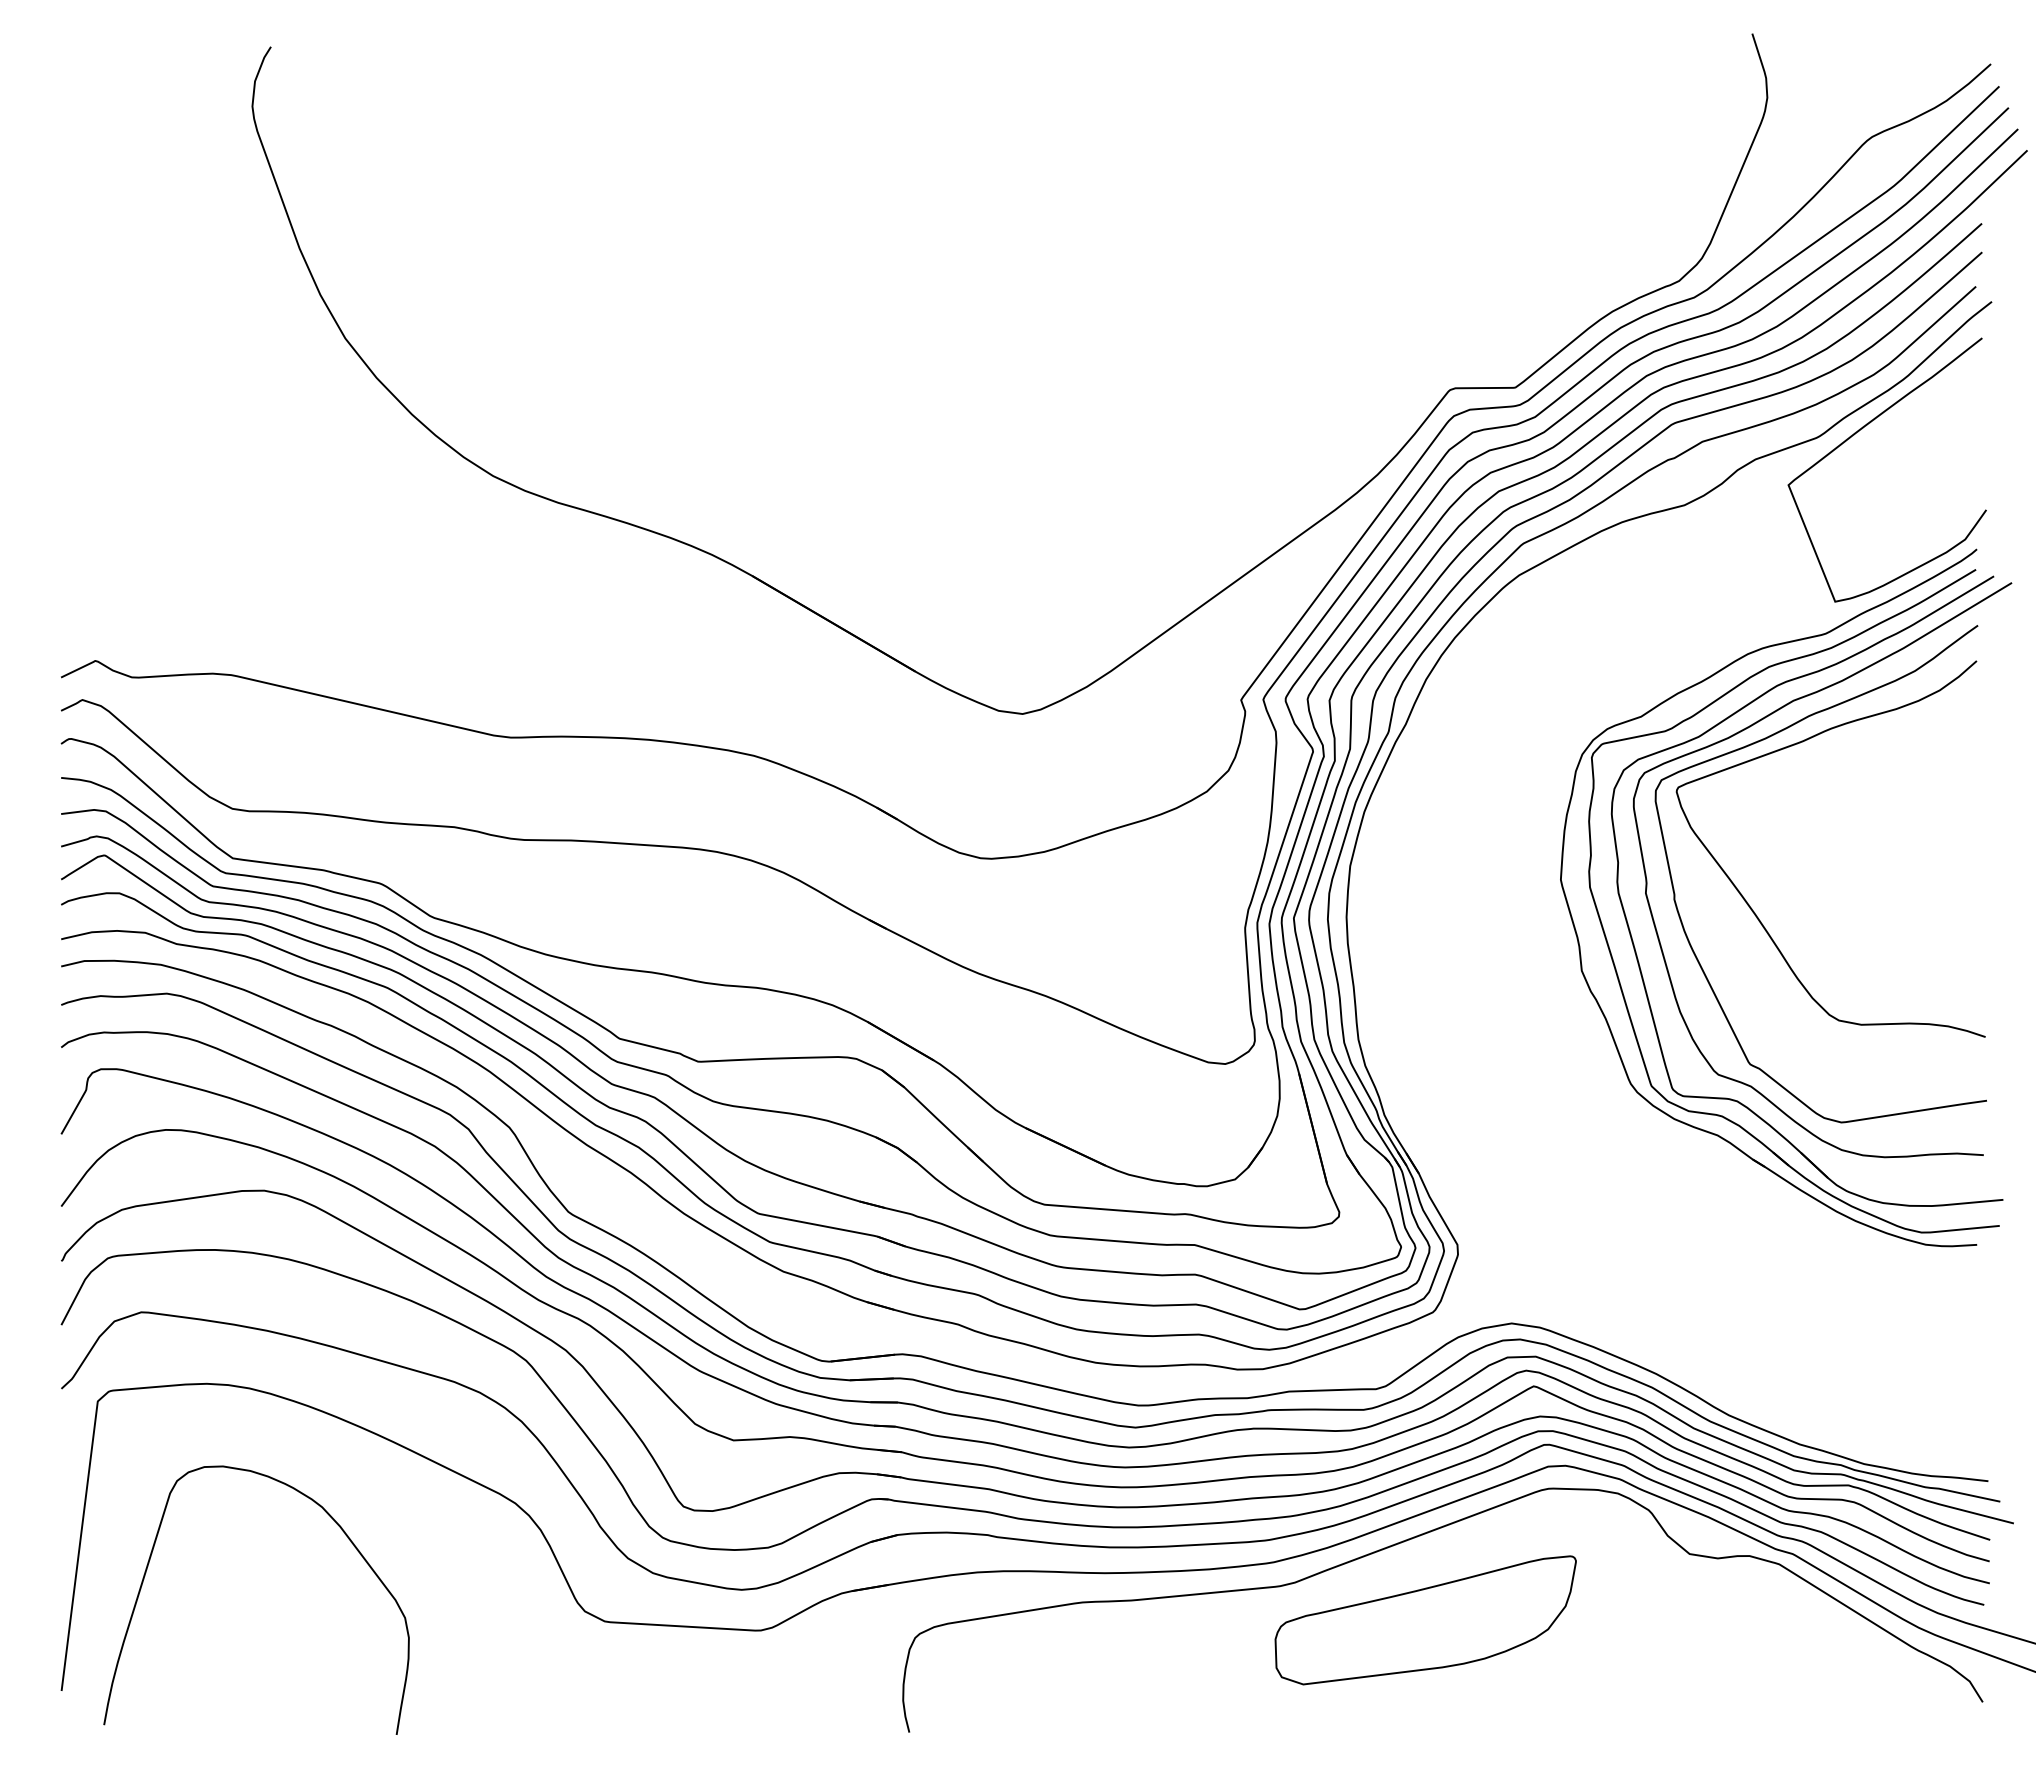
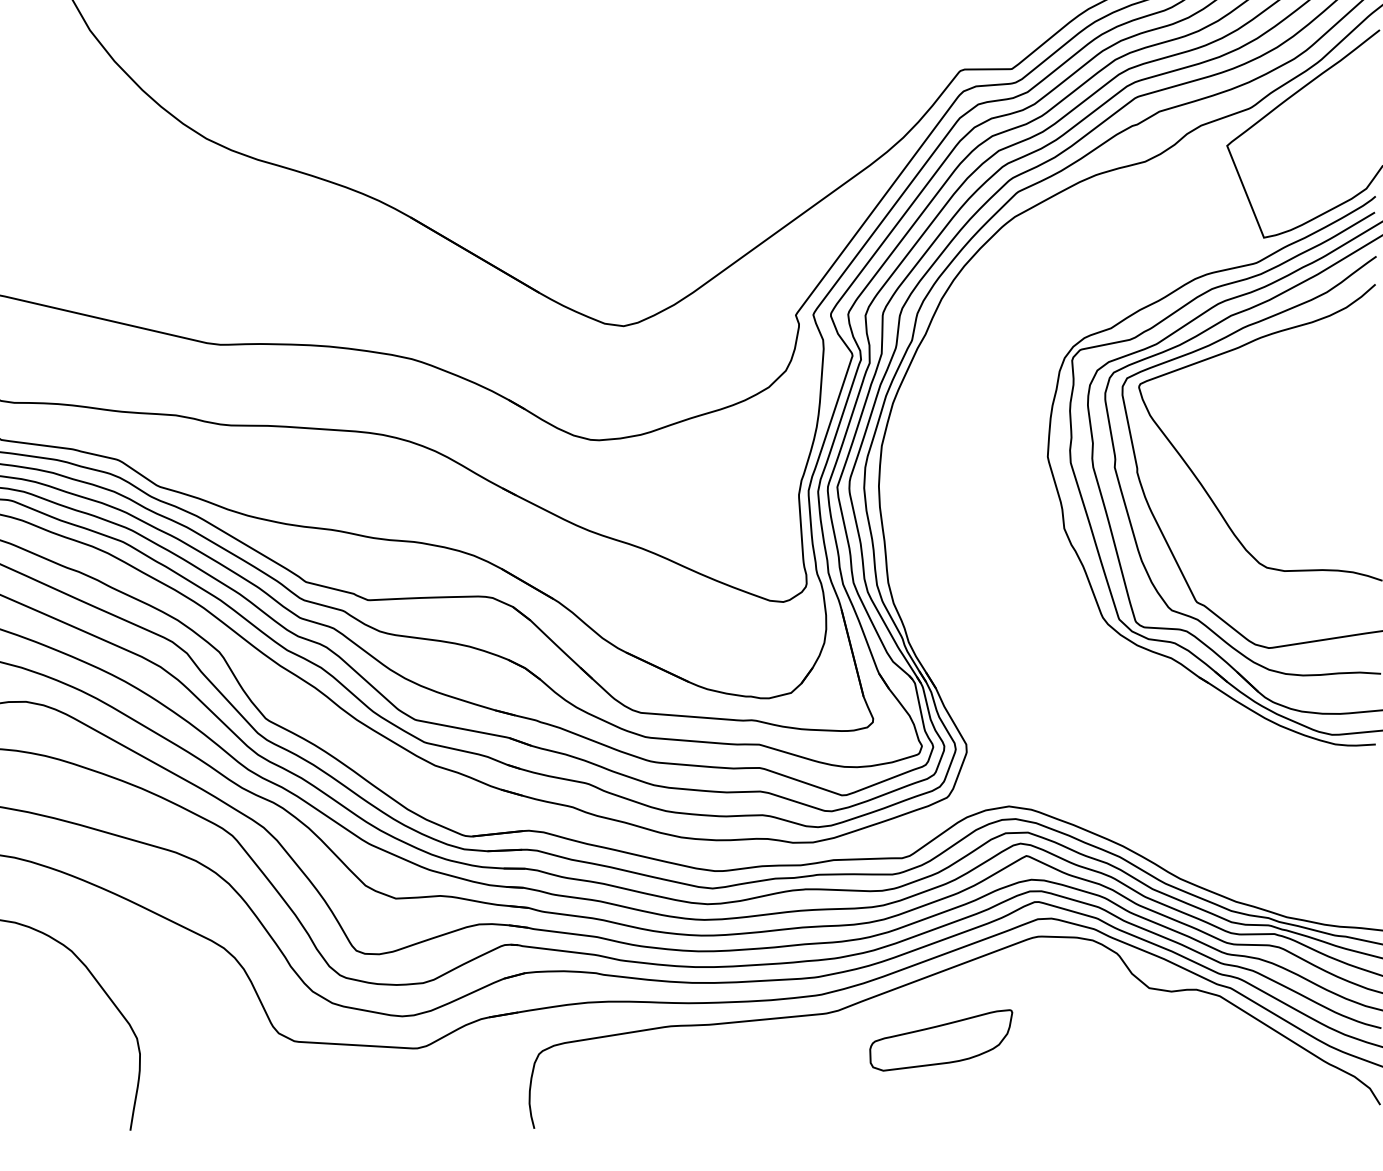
part: (1425, 1620) -> (941, 1040), size x0.6

